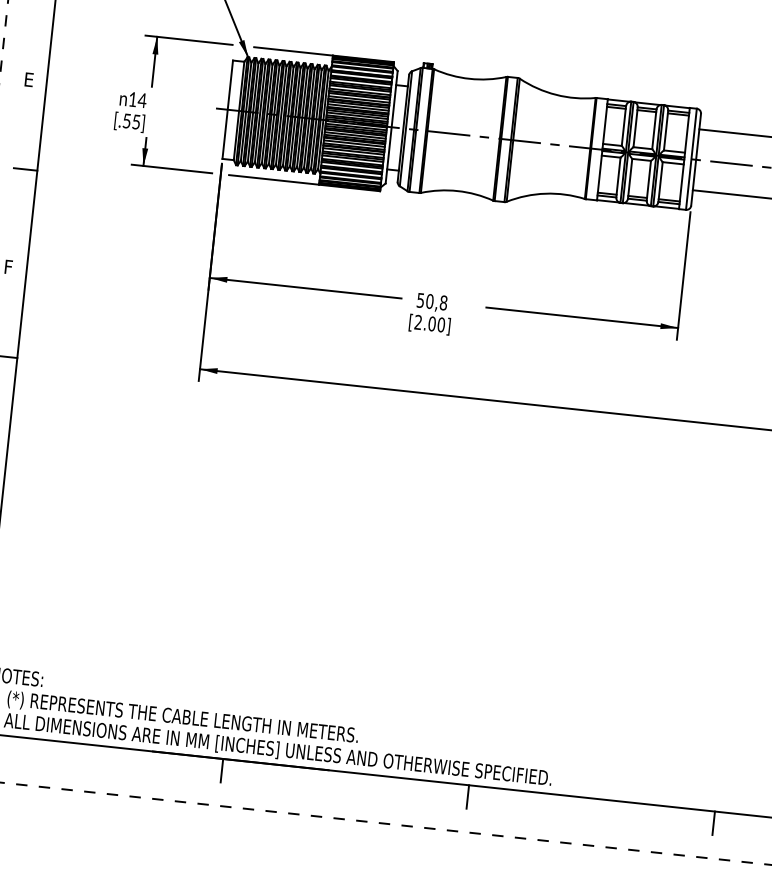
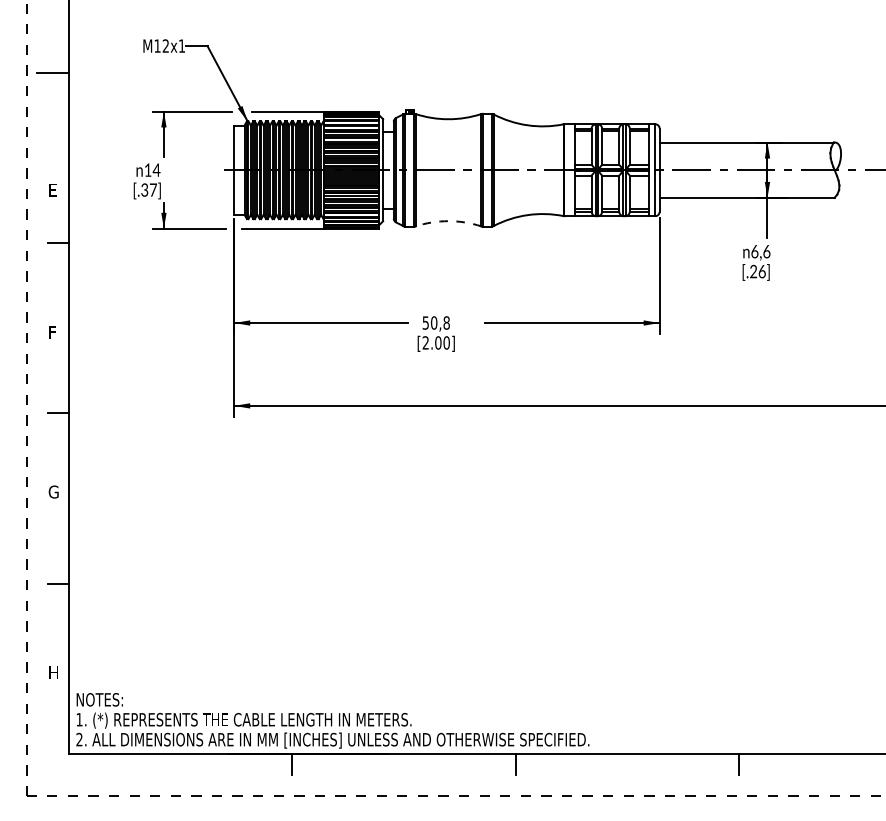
text: (28, 79) -> (52, 190), moved
text: (131, 120) -> (148, 189), [.55] -> [.37]
arc: (457, 191) -> (448, 221), solid -> dashed

